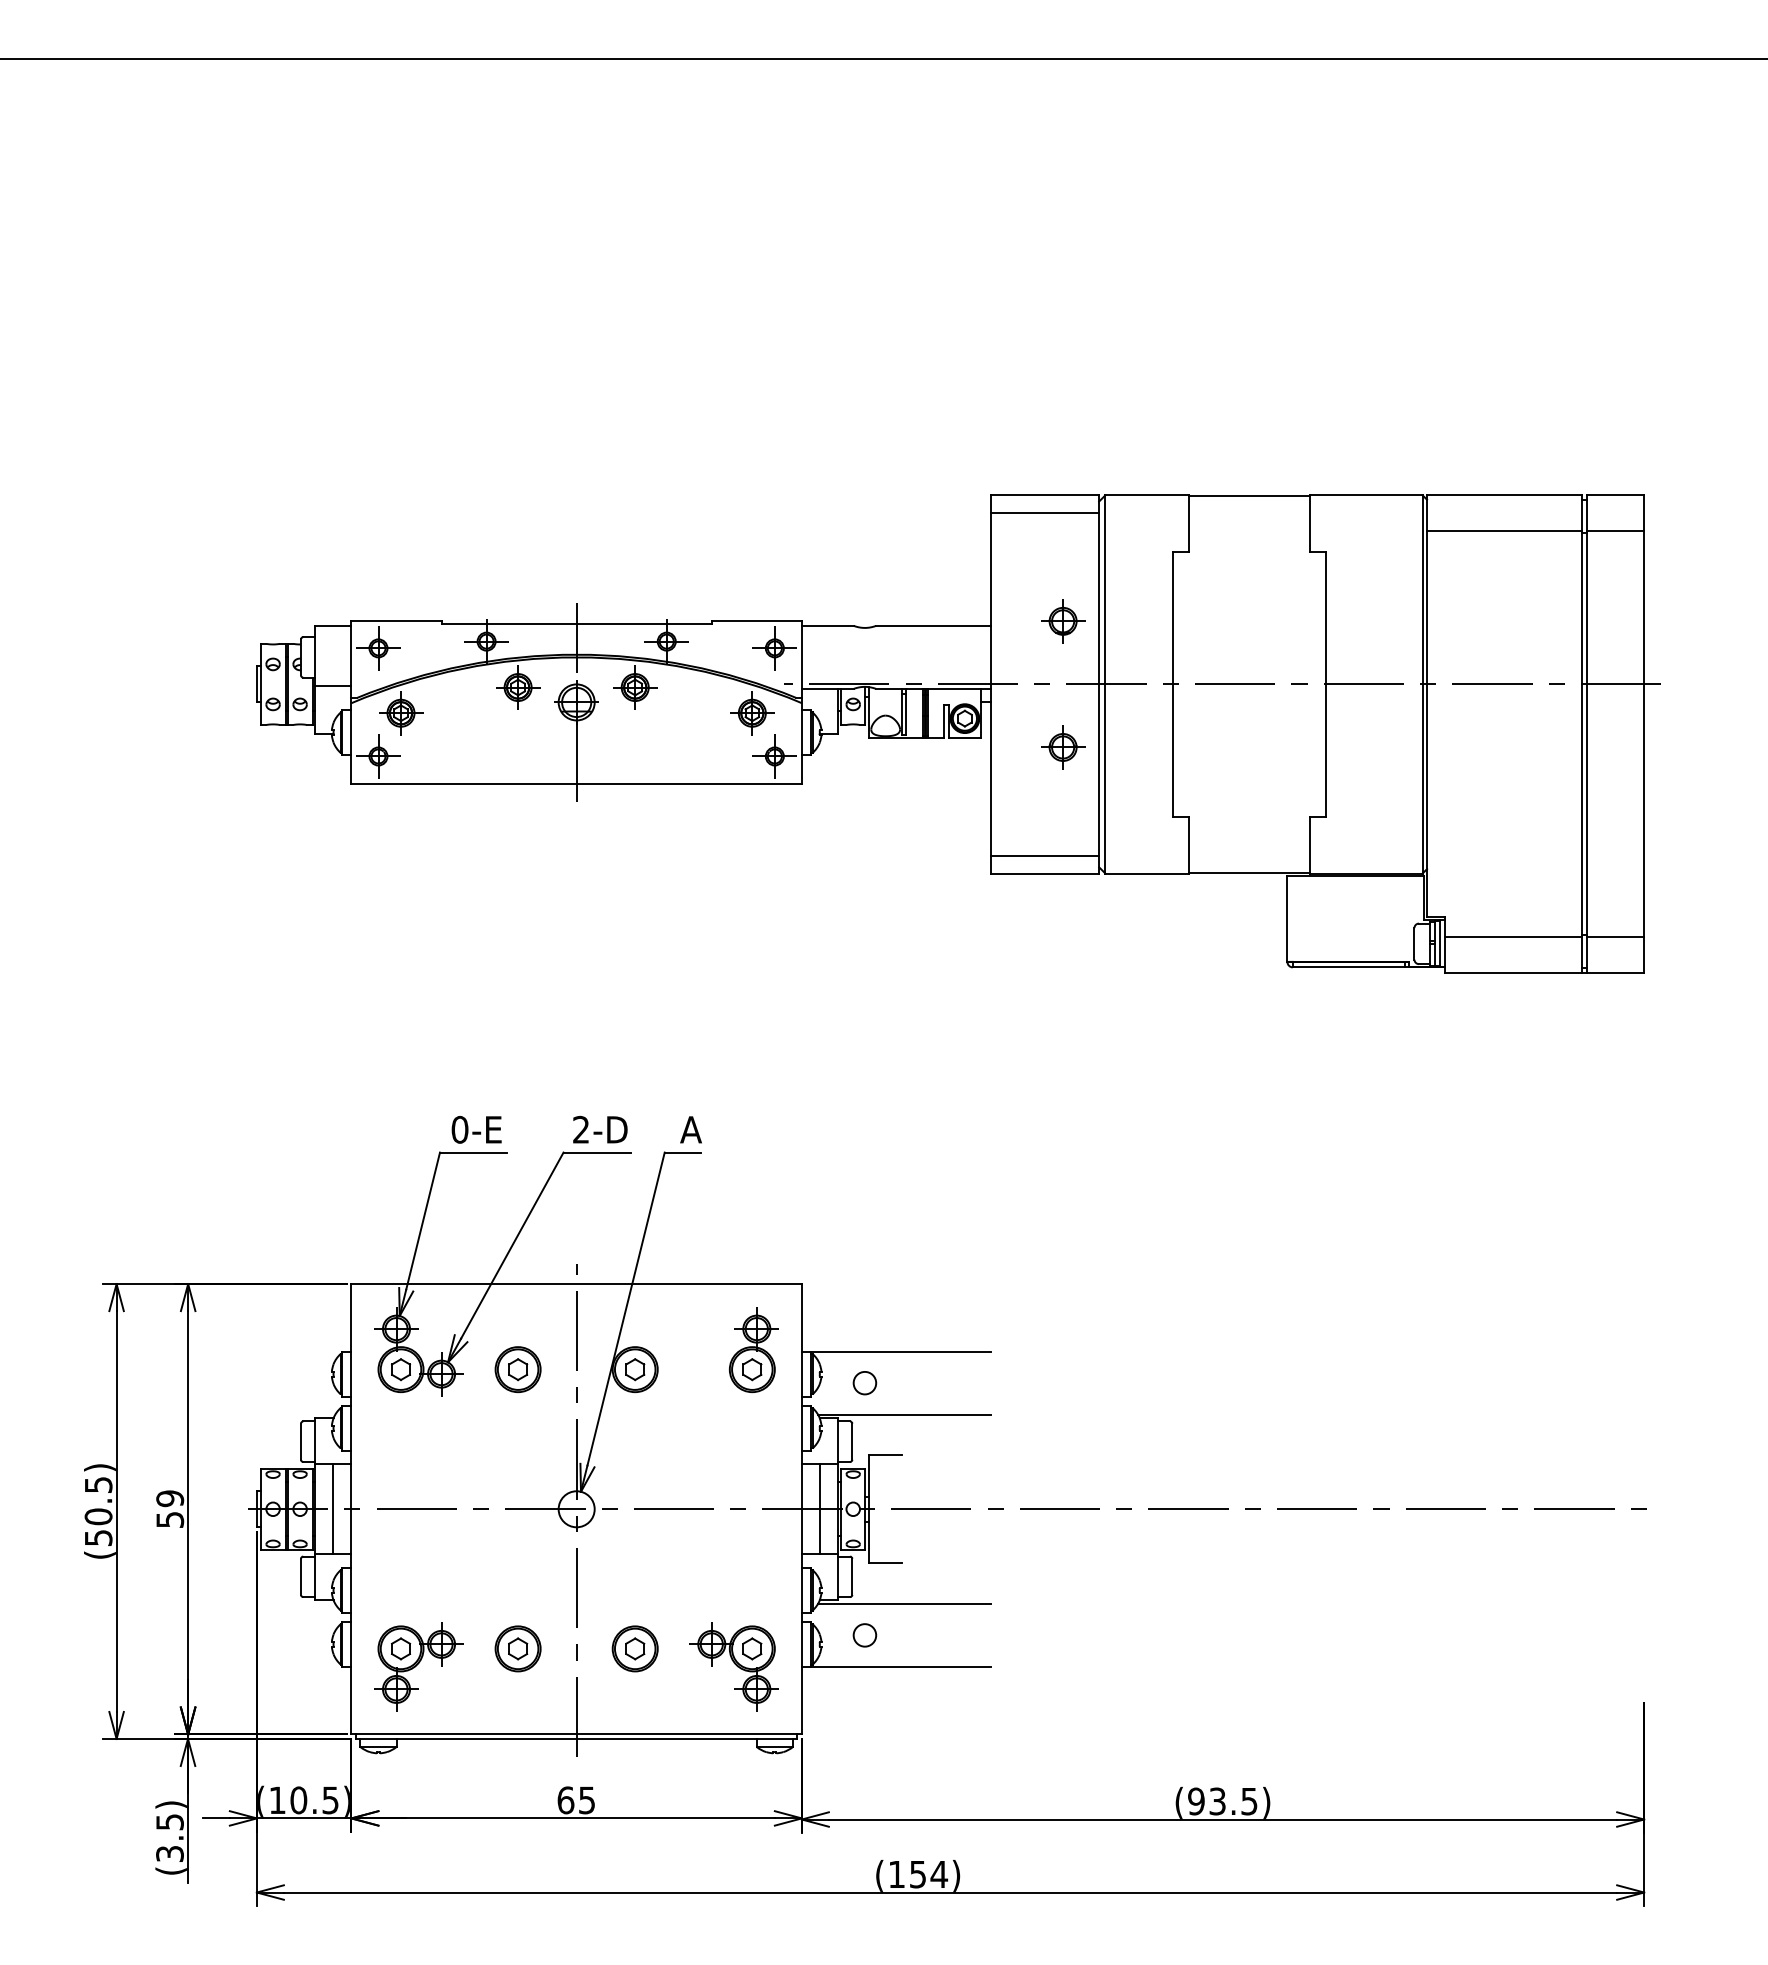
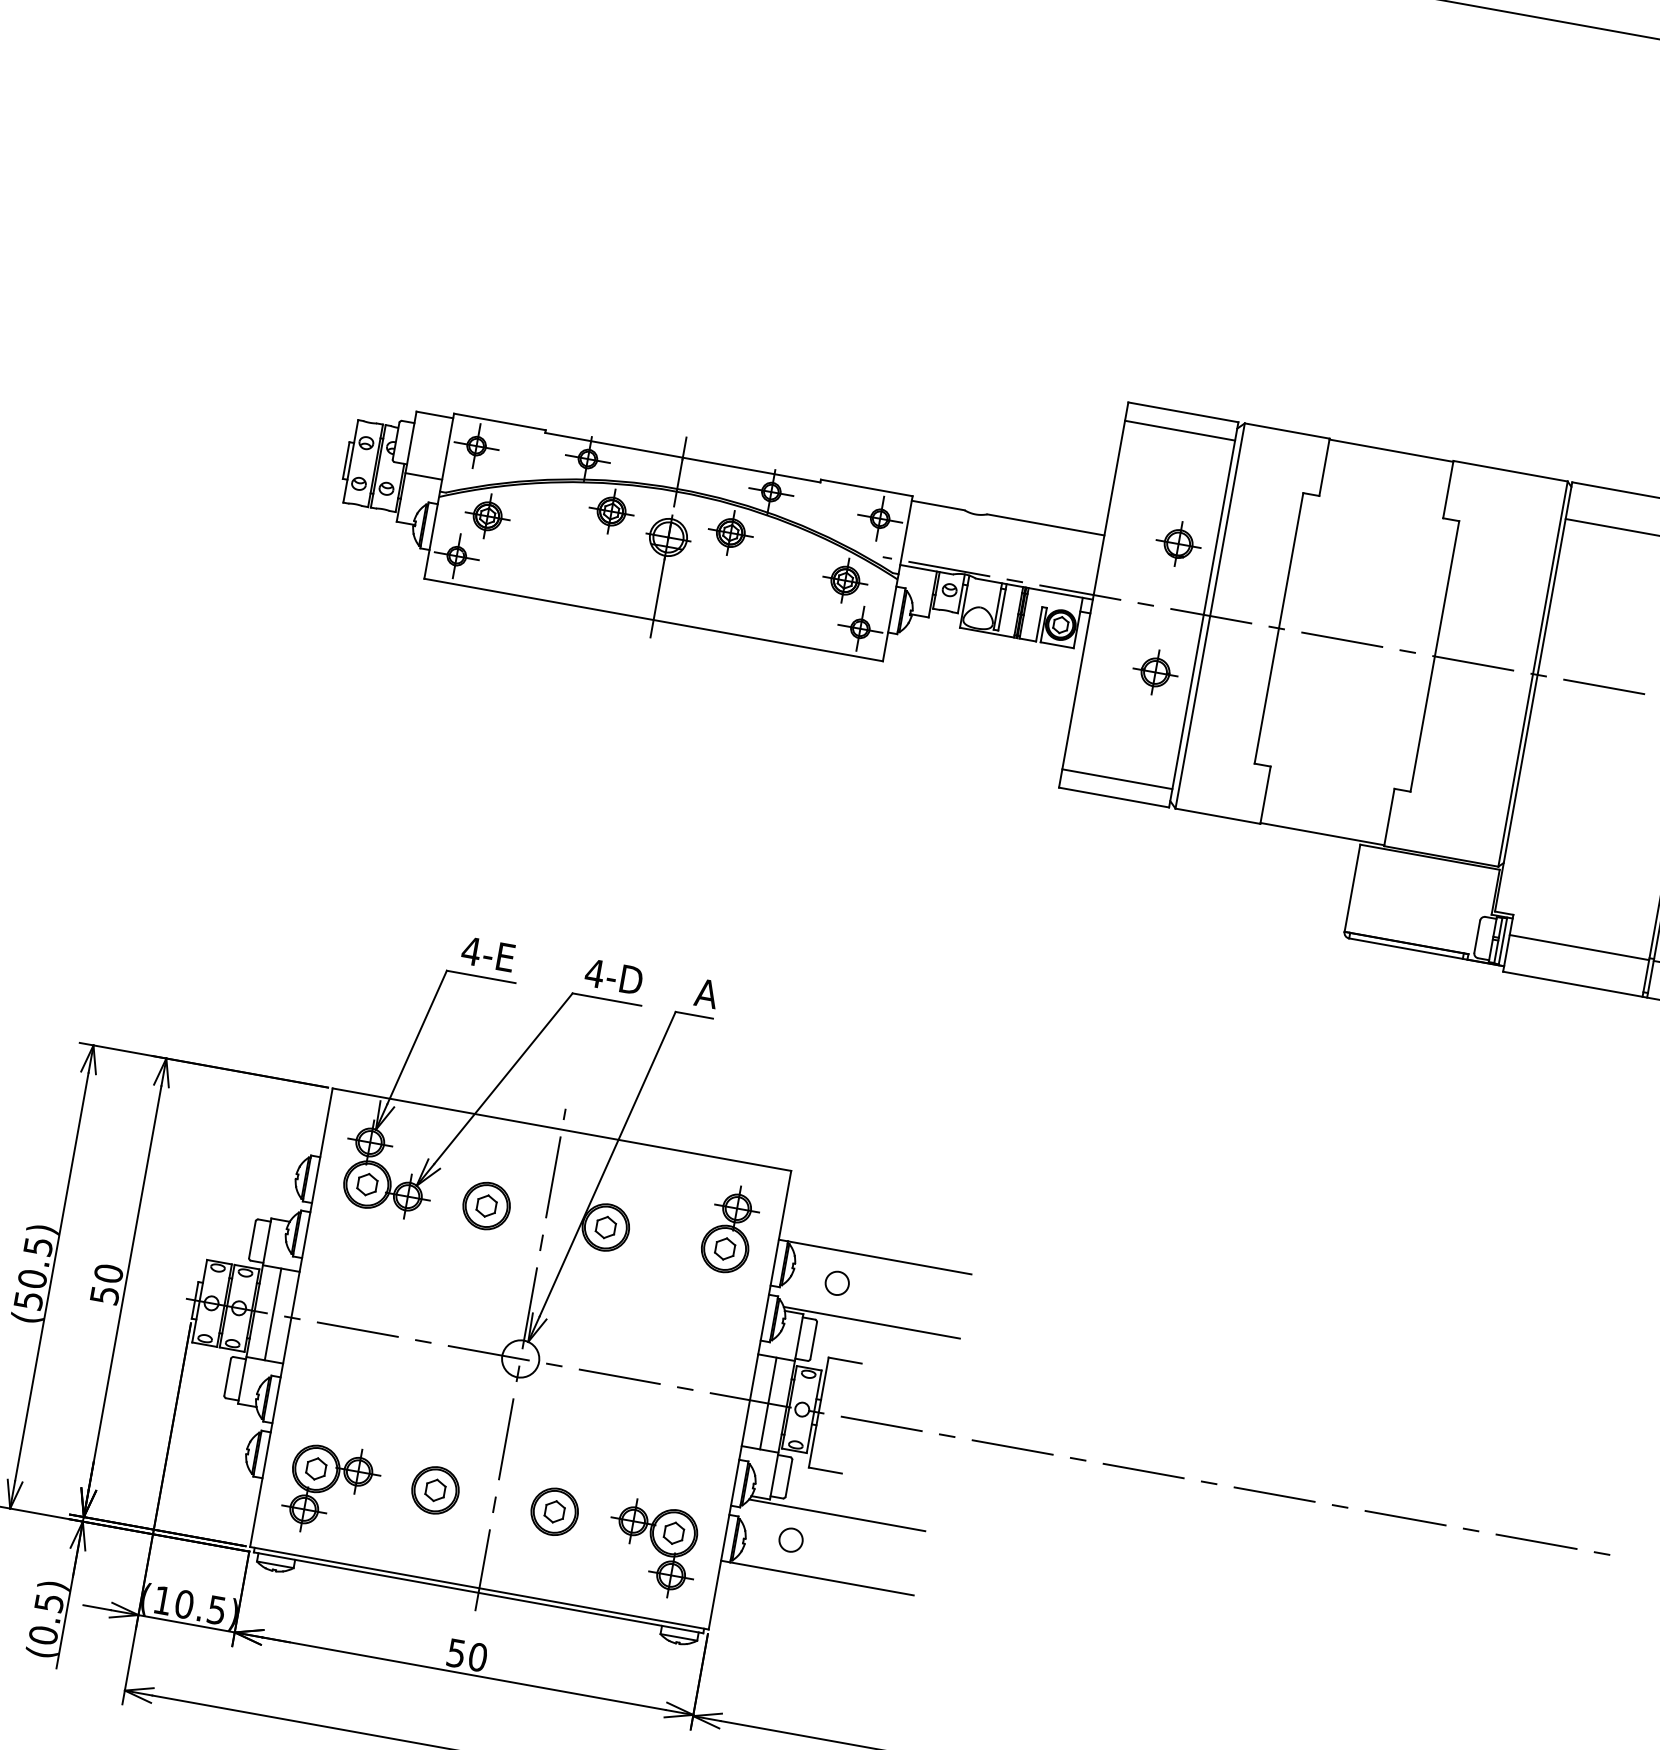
text: (459, 1129) -> (470, 950), 0-E -> 4-E
text: (580, 1129) -> (594, 972), 2-D -> 4-D
text: (170, 1498) -> (109, 1273), 59 -> 50
text: (576, 1800) -> (467, 1655), 65 -> 50
text: (169, 1853) -> (43, 1634), (3.5) -> (0.5)

